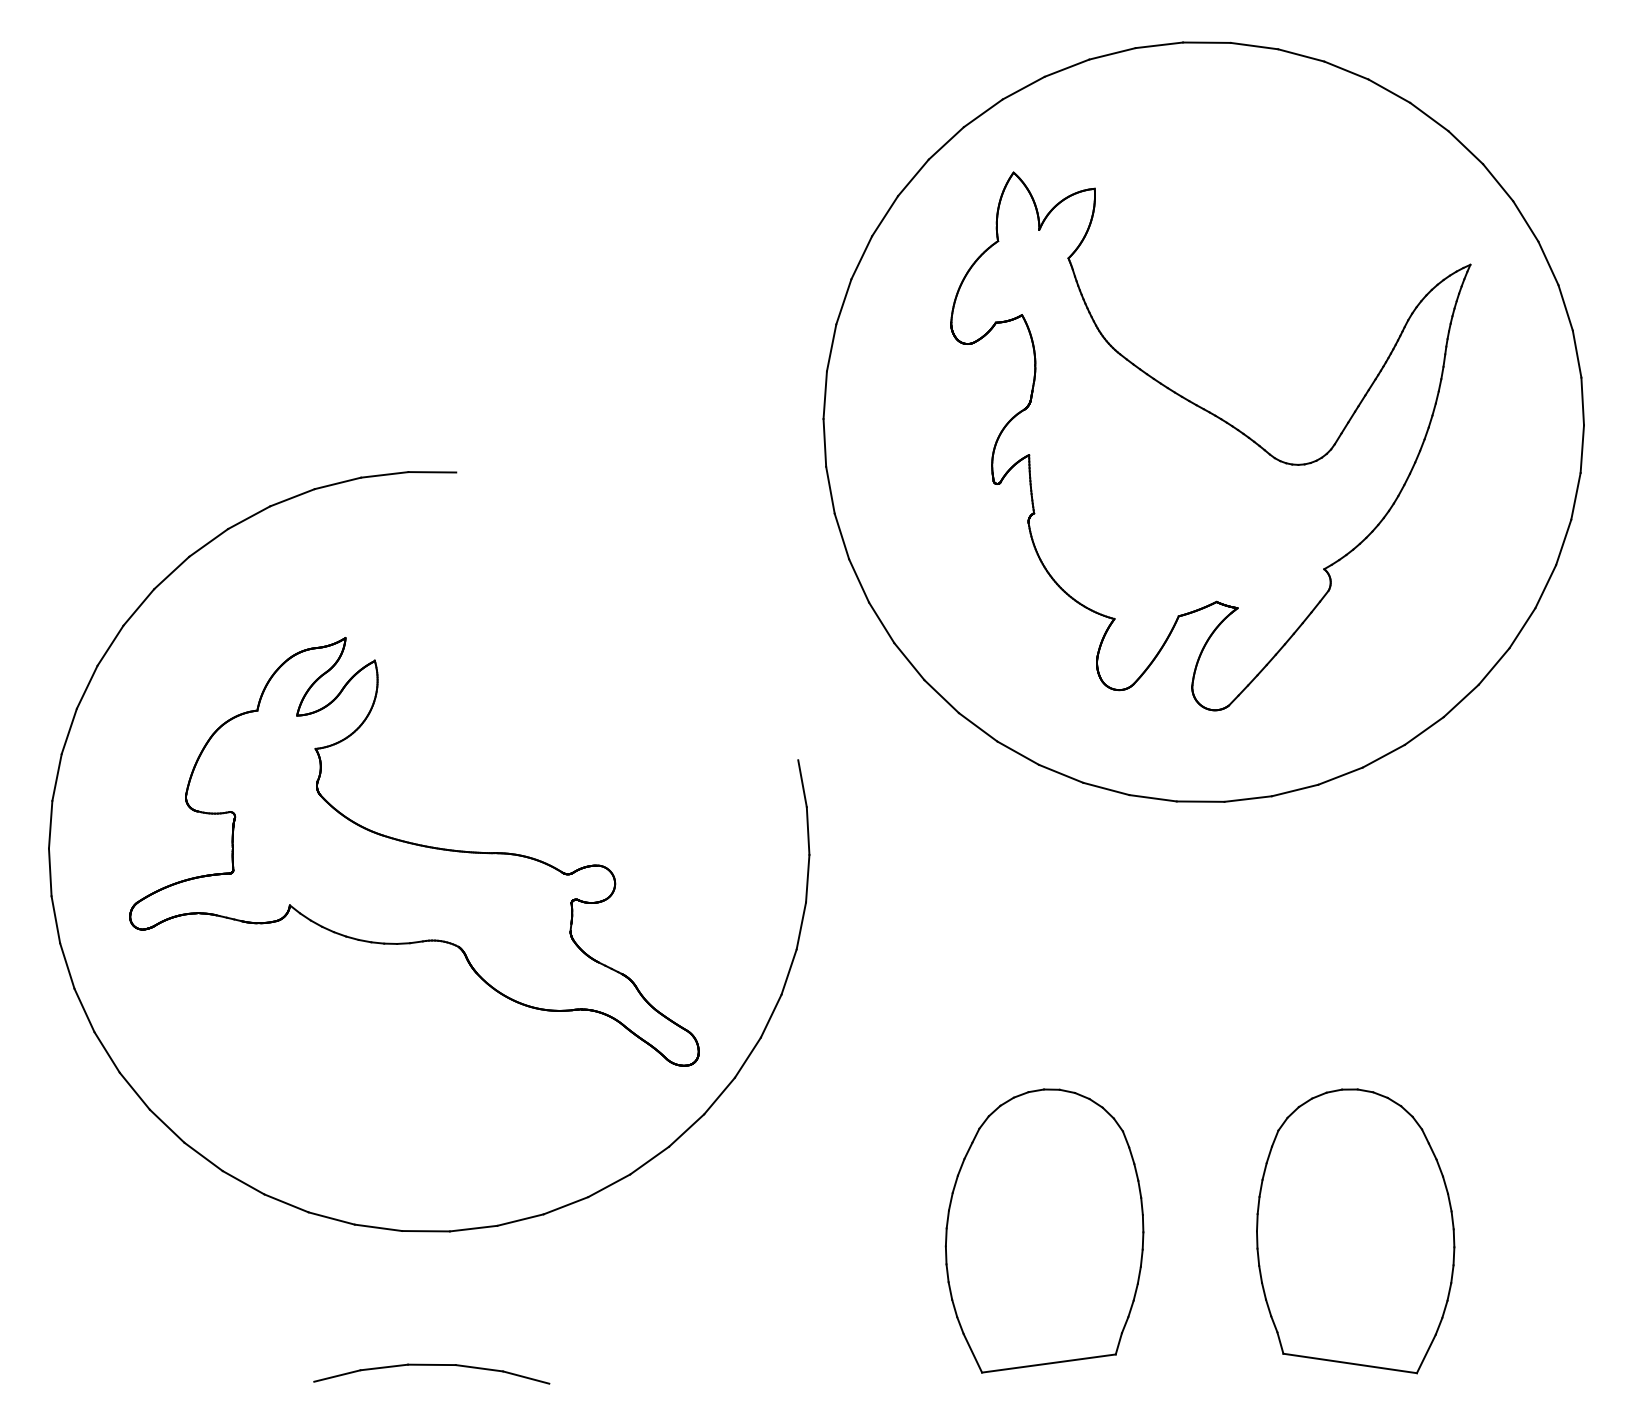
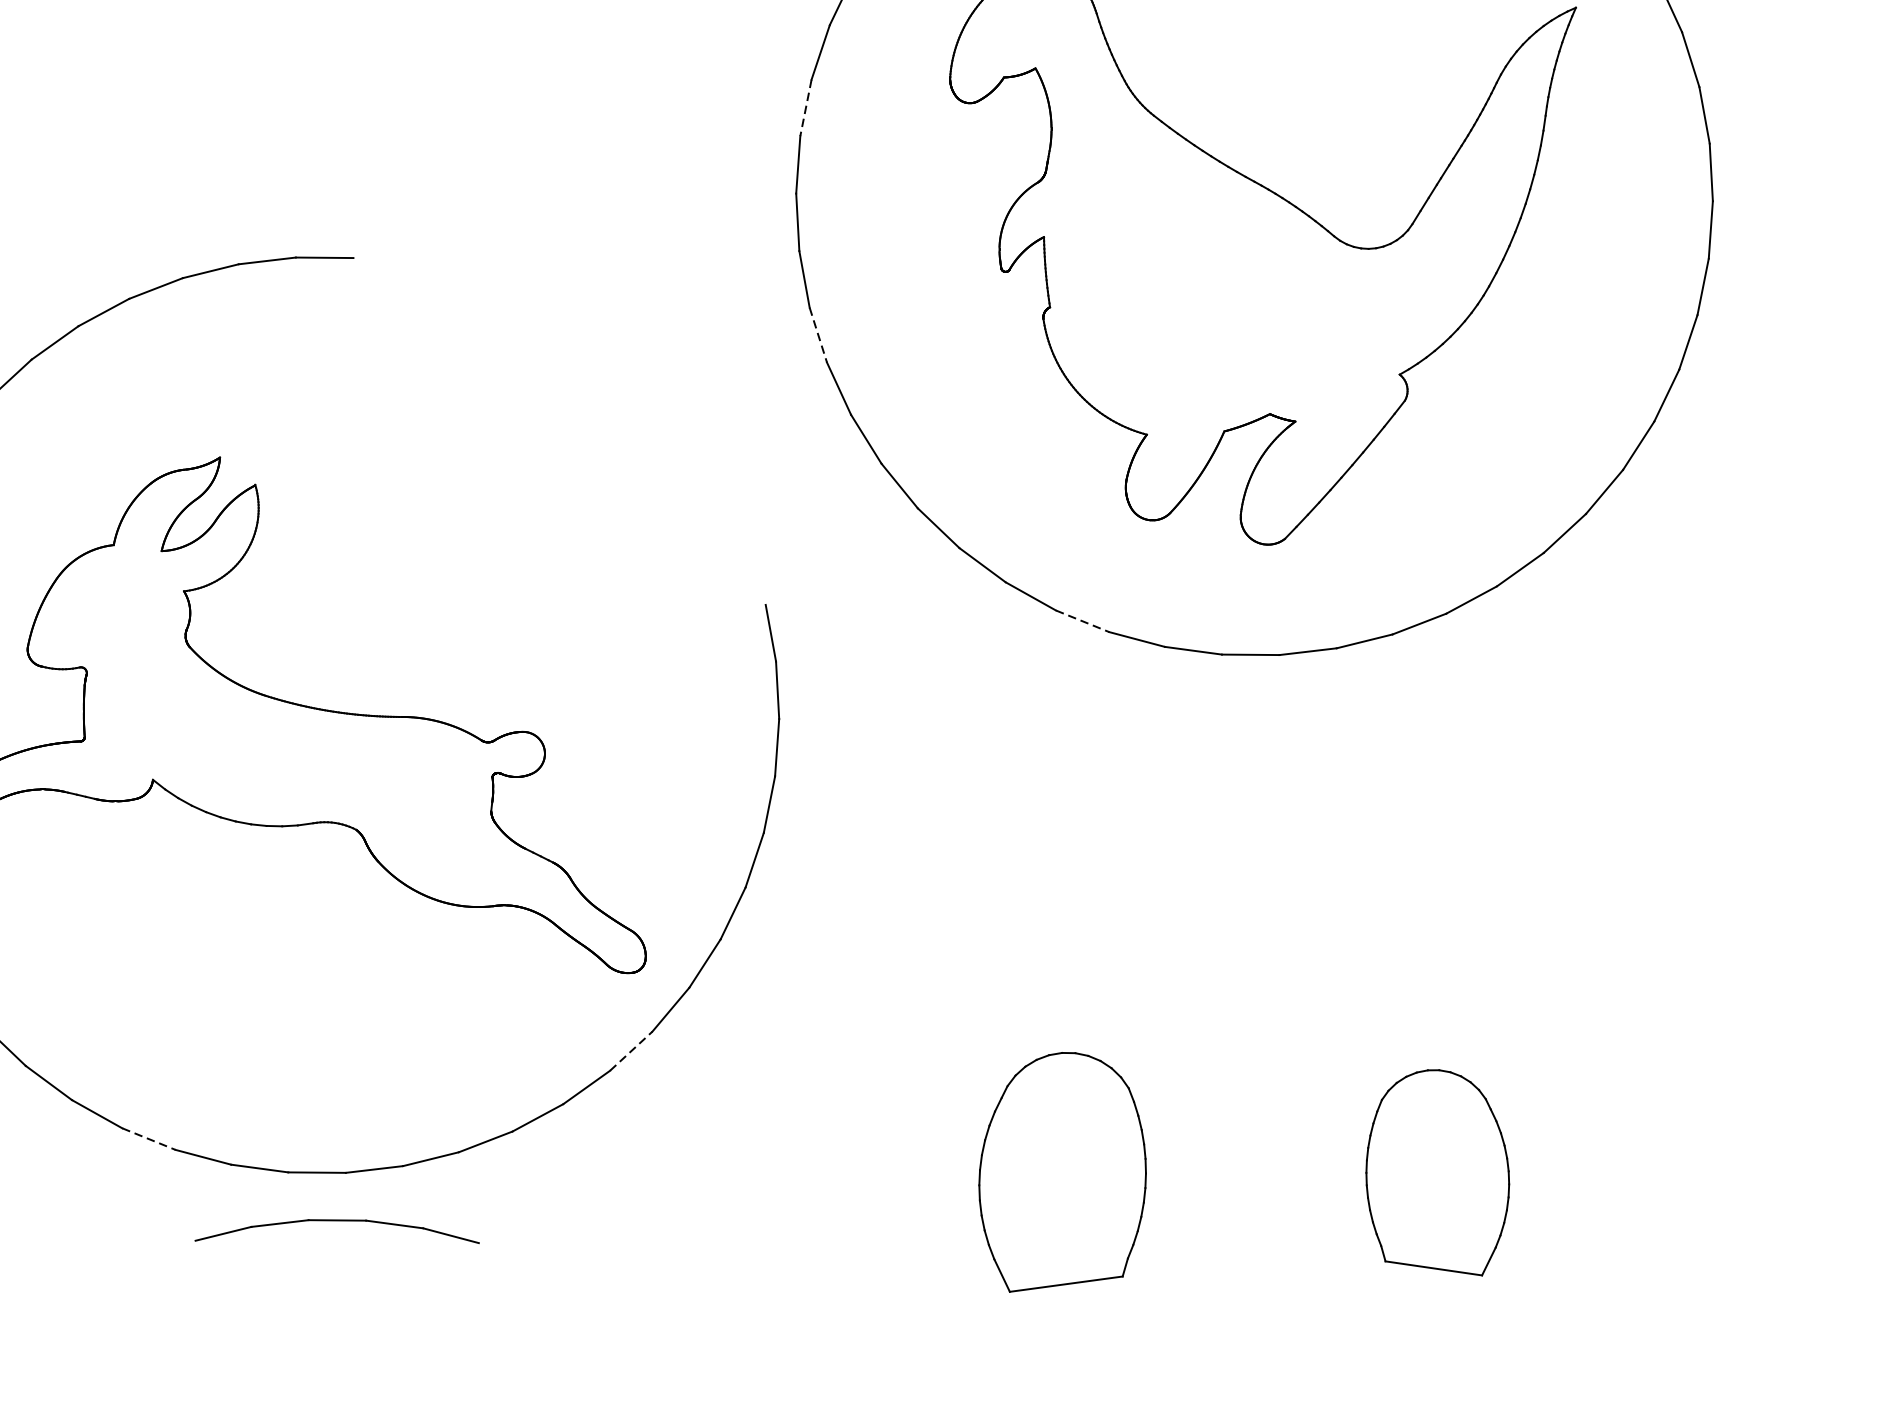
line: (831, 347) -> (805, 107), solid -> dashed
line: (841, 536) -> (817, 335), solid -> dashed
line: (1061, 773) -> (1083, 620), solid -> dashed
line: (686, 1130) -> (631, 1051), solid -> dashed
line: (286, 1203) -> (148, 1139), solid -> dashed
part: (1044, 1230) -> (1062, 1171), size x0.7
part: (1355, 1231) -> (1437, 1172), size x0.6
part: (431, 1365) -> (336, 1221), moved

